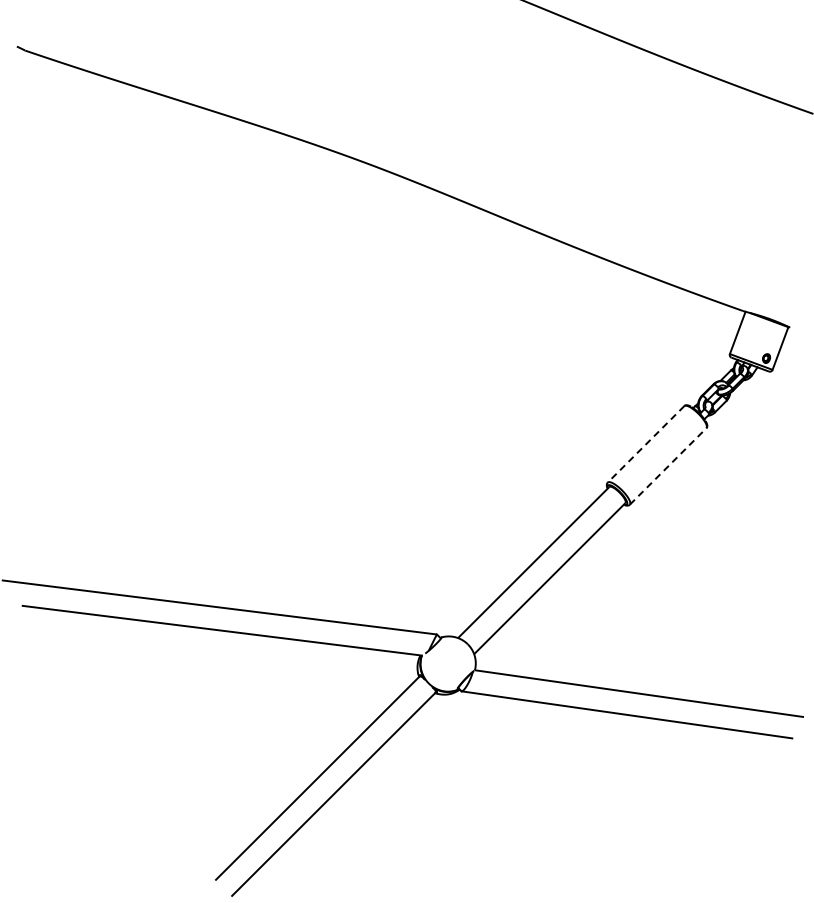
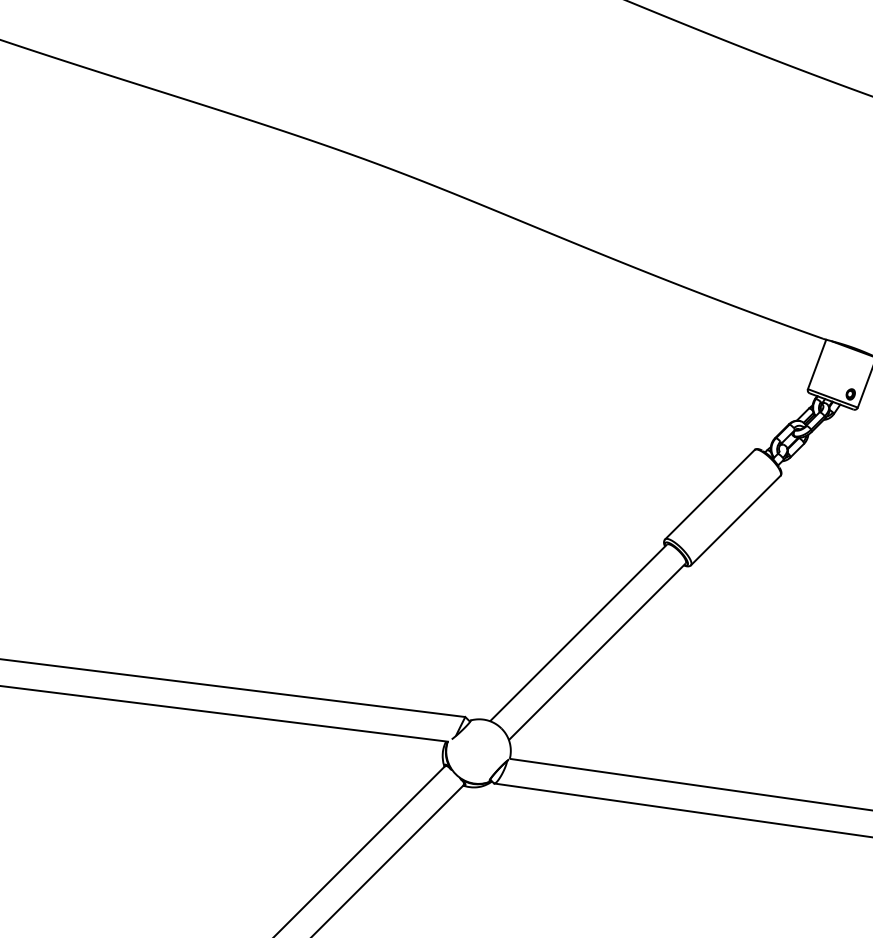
line: (645, 444) -> (709, 494), dashed -> solid
line: (668, 466) -> (736, 520), dashed -> solid

